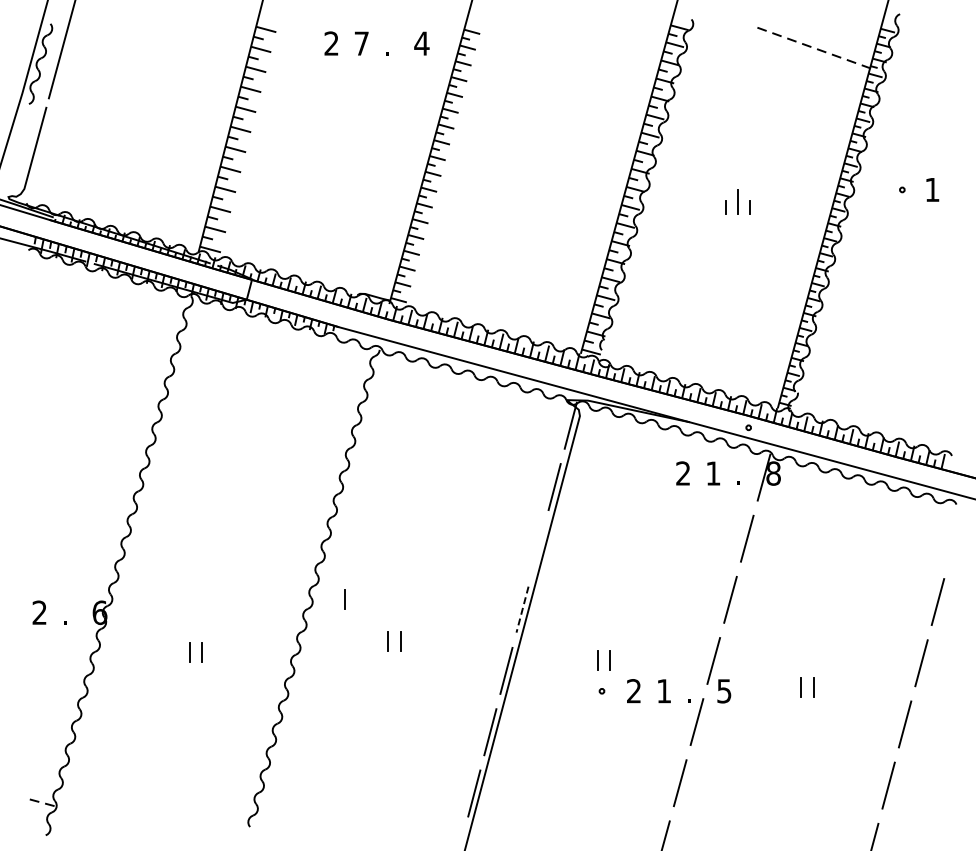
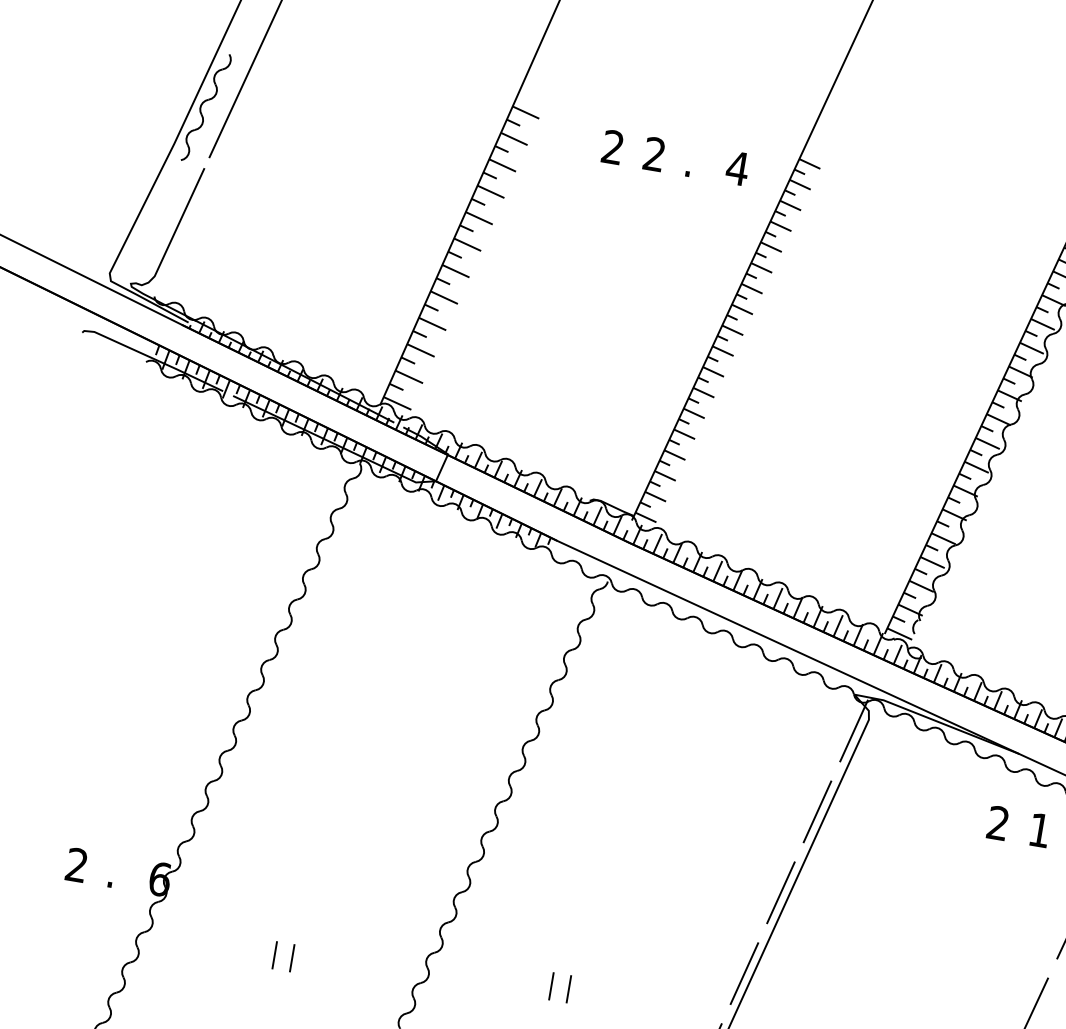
text: (361, 43) -> (654, 154), 7 -> 2
line: (538, 548) -> (780, 892), added
line: (344, 599) -> (500, 918), removed
line: (522, 609) -> (744, 973), dashed -> solid

